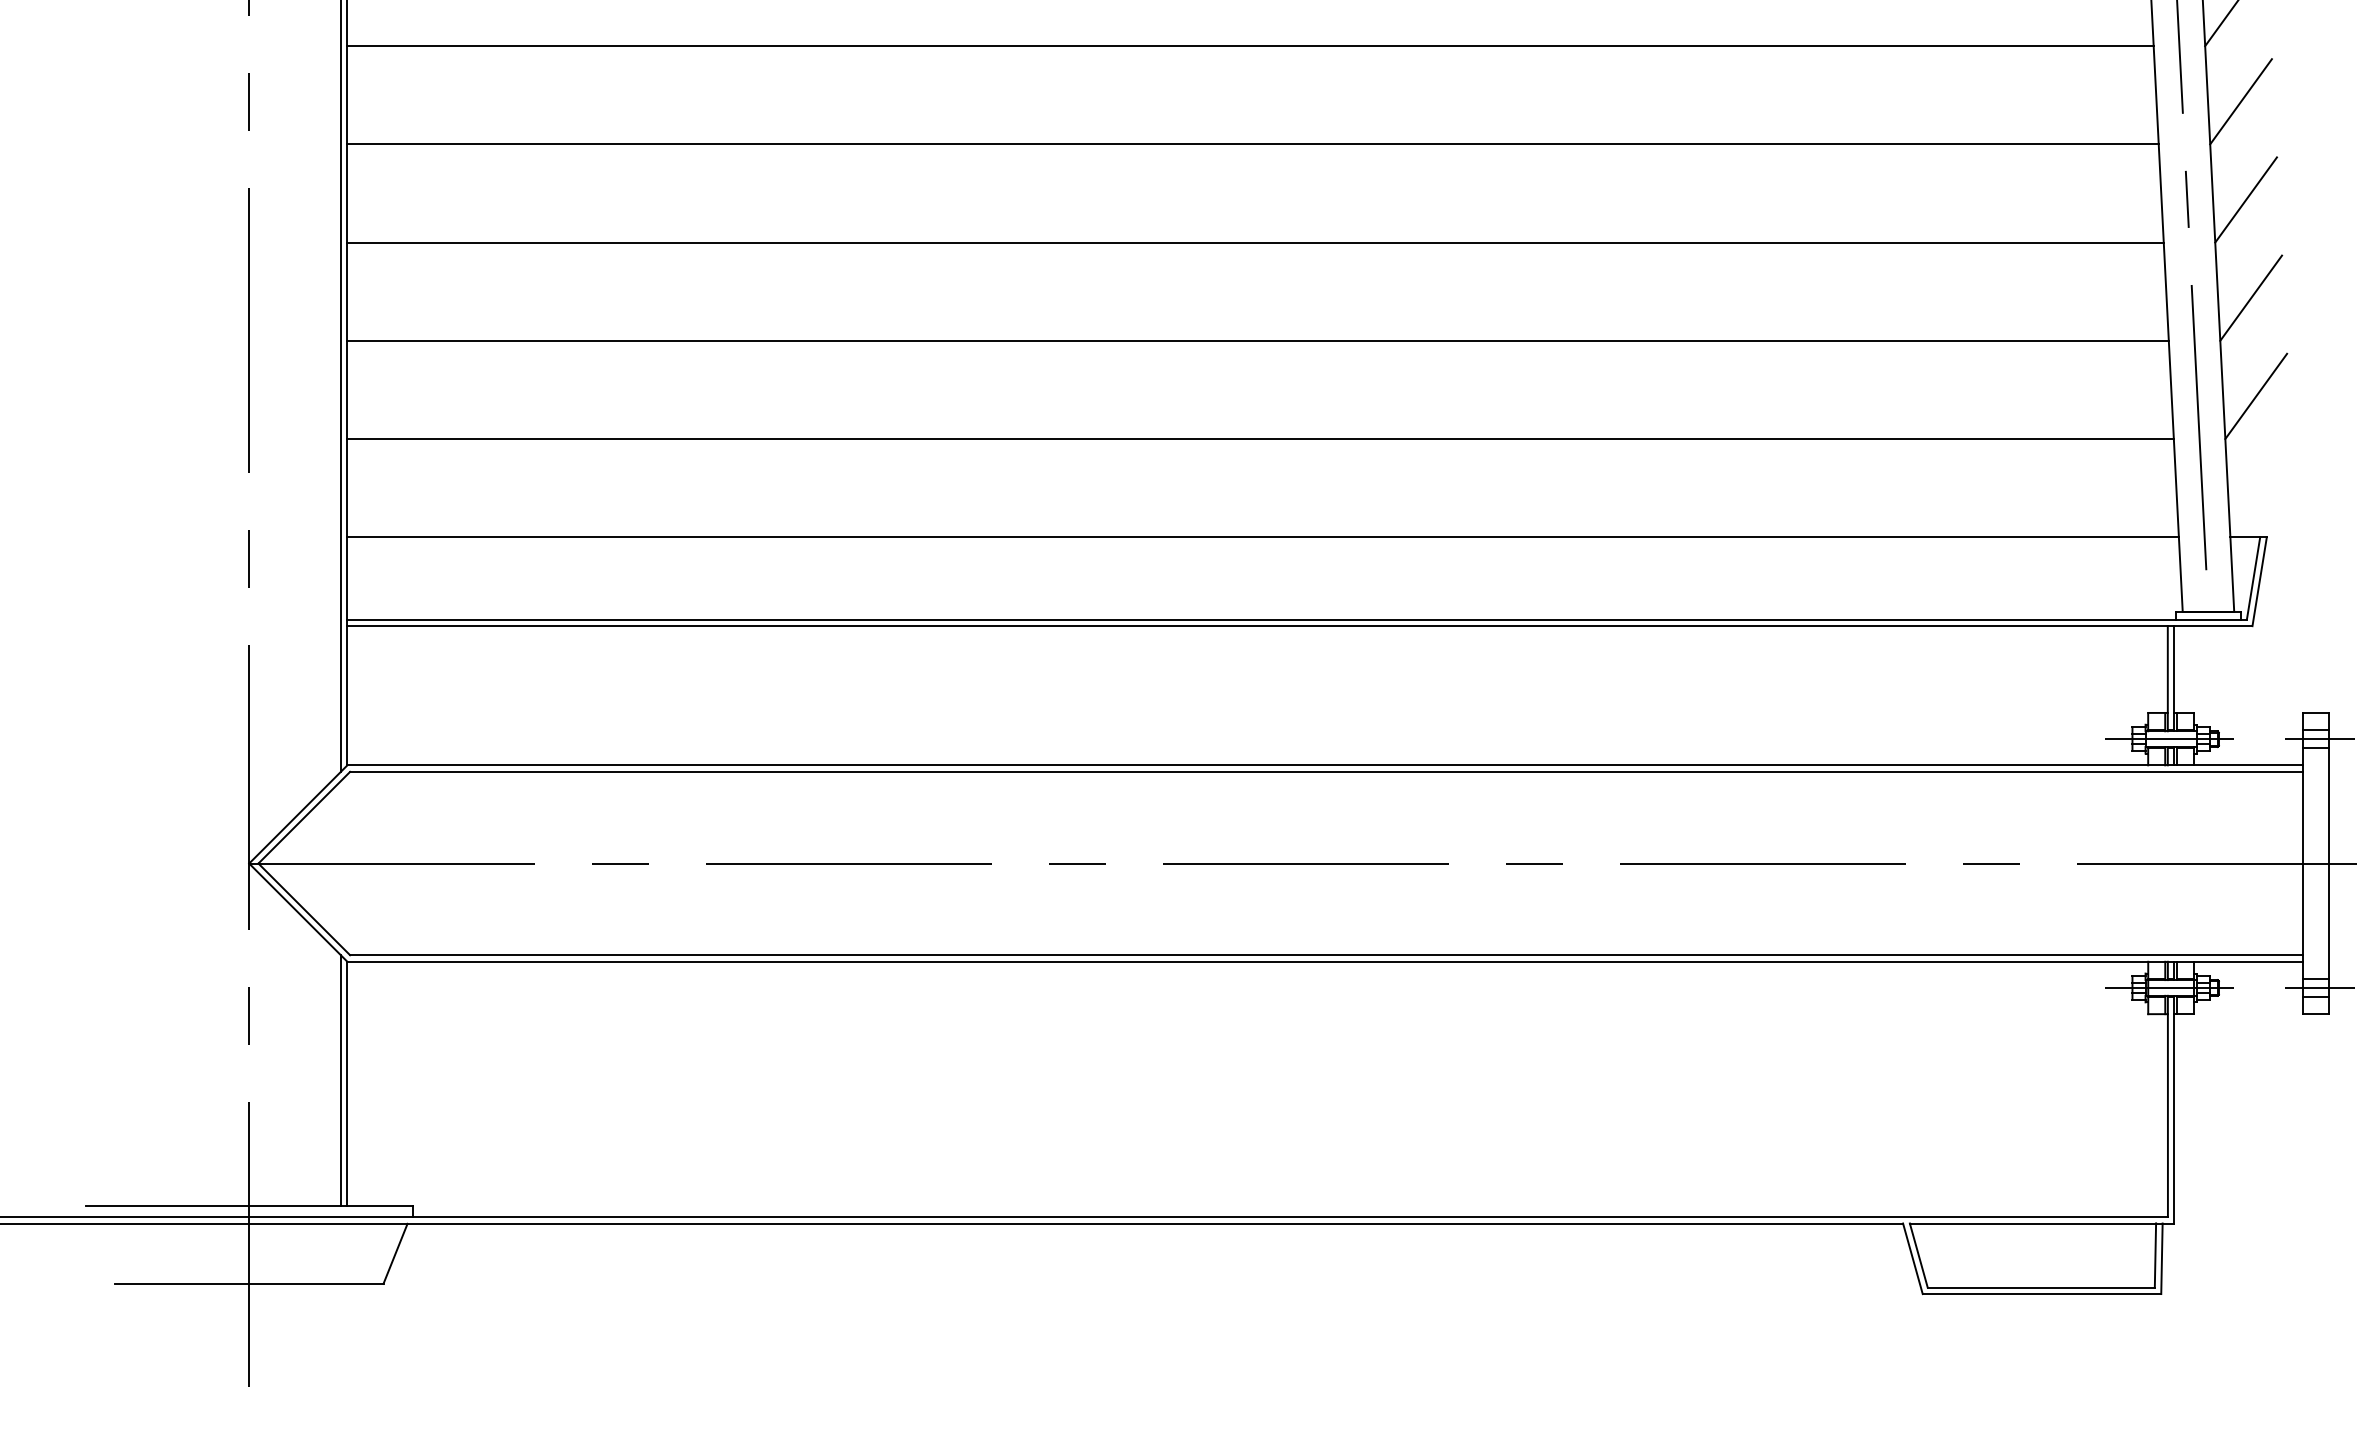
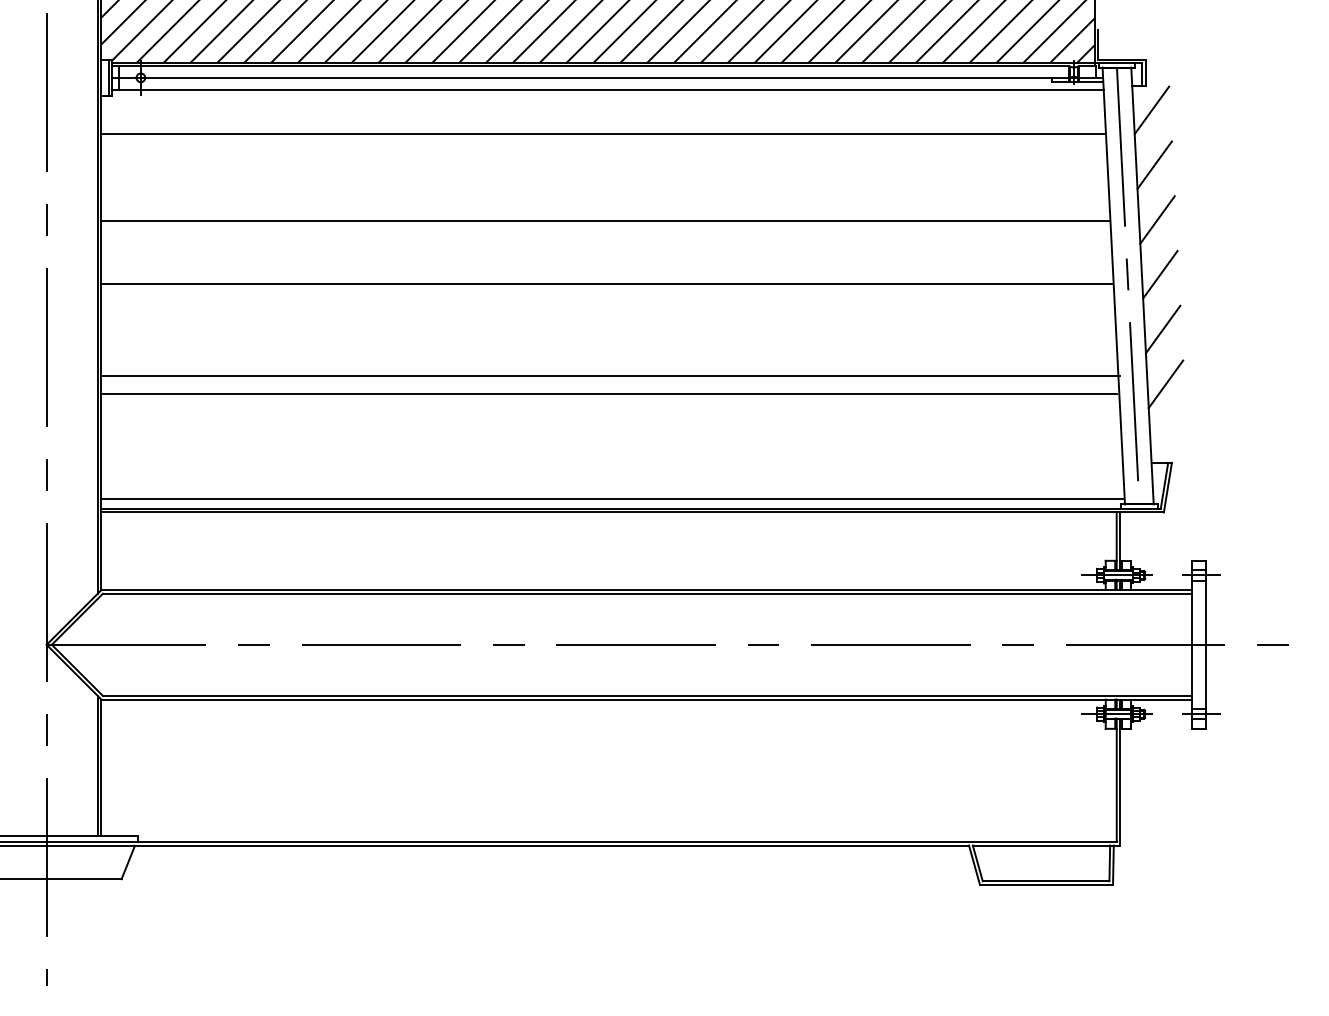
line: (1249, 45) -> (604, 220), moved
line: (1253, 143) -> (606, 283), moved
line: (1254, 242) -> (607, 298), removed
line: (1258, 341) -> (609, 394), moved
line: (1260, 439) -> (610, 376), moved
line: (1261, 536) -> (611, 498), moved

